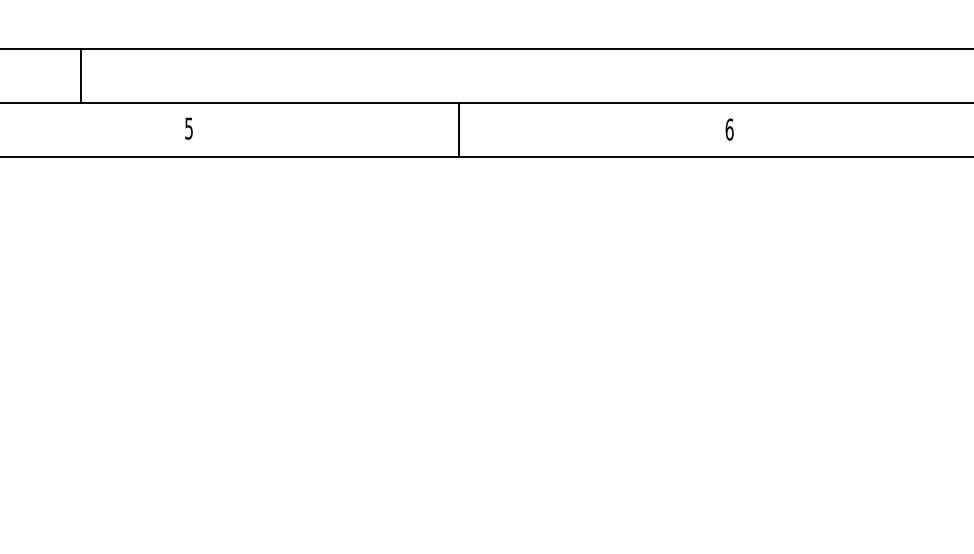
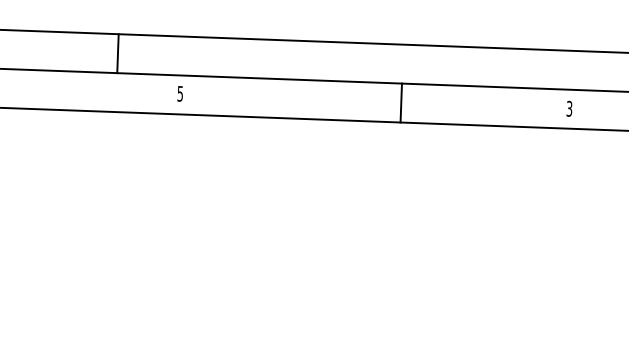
line: (80, 75) -> (117, 53), moved
text: (729, 129) -> (569, 108), 6 -> 3
line: (458, 130) -> (400, 103), moved

